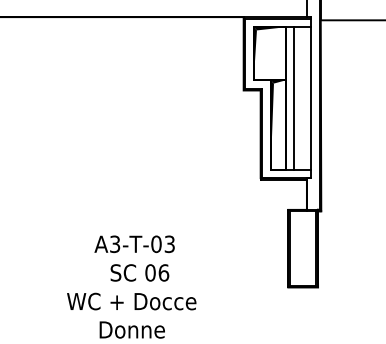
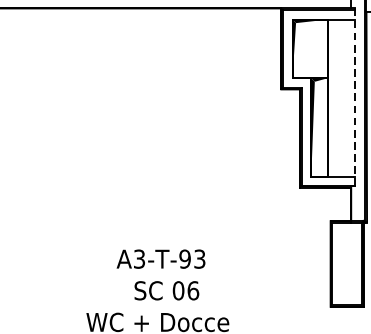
line: (310, 97) -> (355, 97), solid -> dashed
line: (294, 98) -> (337, 98), removed
text: (156, 243) -> (185, 258), A3-T-03 -> A3-T-93

